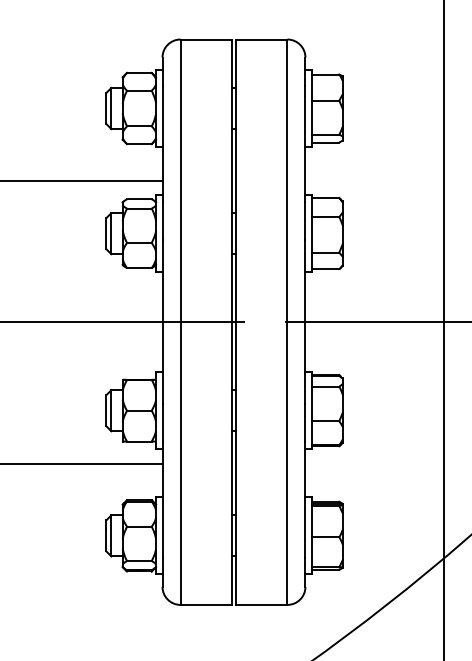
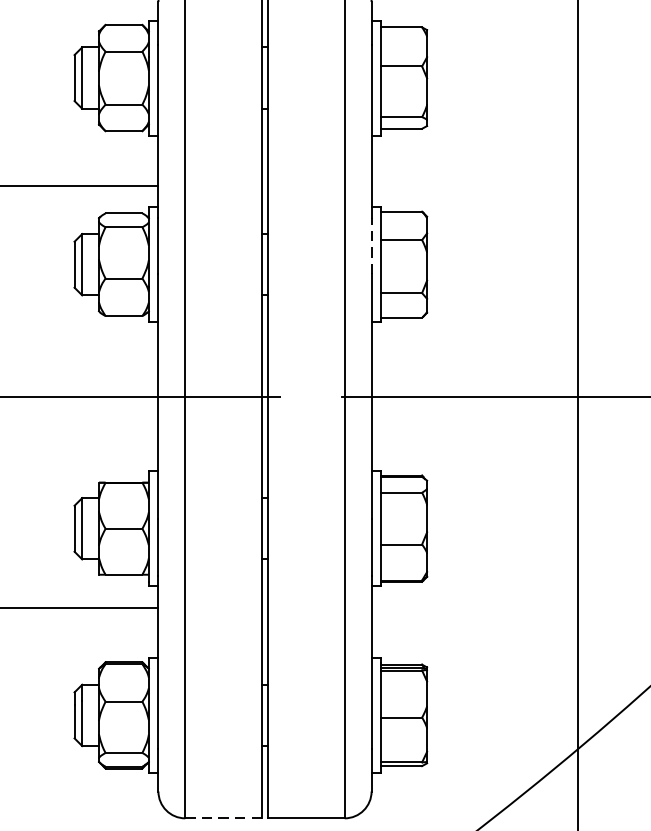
line: (305, 221) -> (371, 246), solid -> dashed
line: (206, 604) -> (224, 817), solid -> dashed

